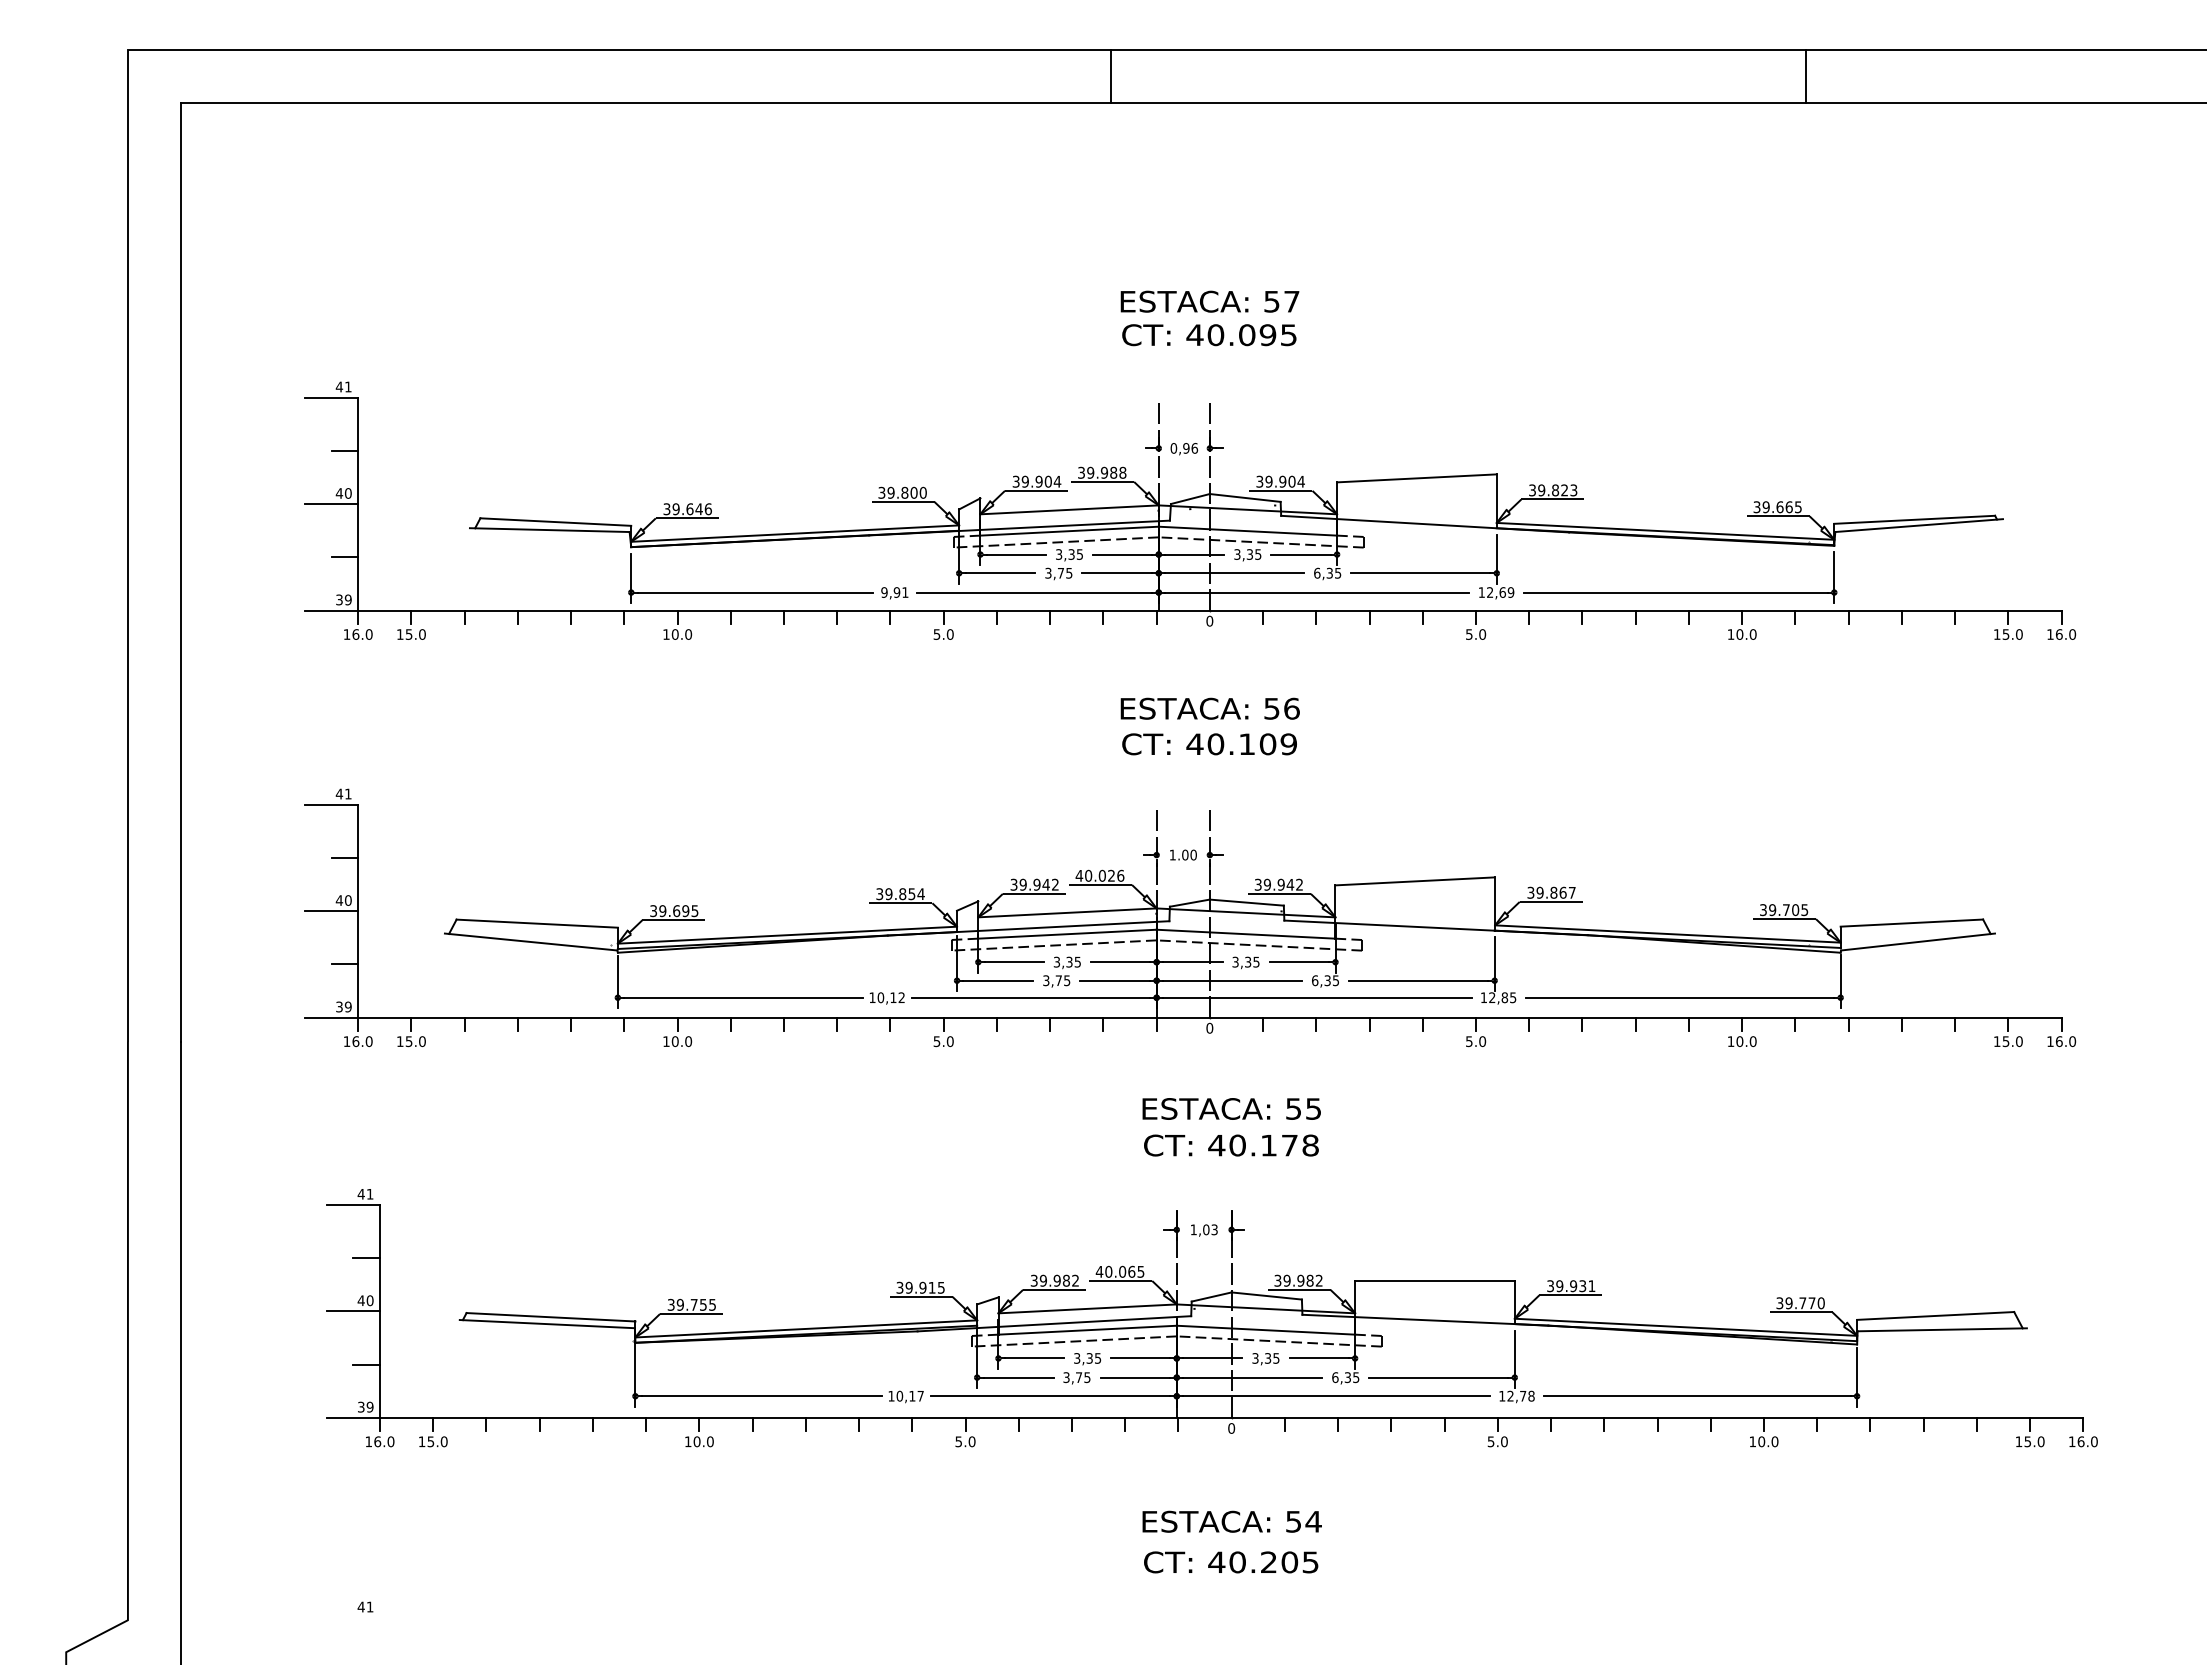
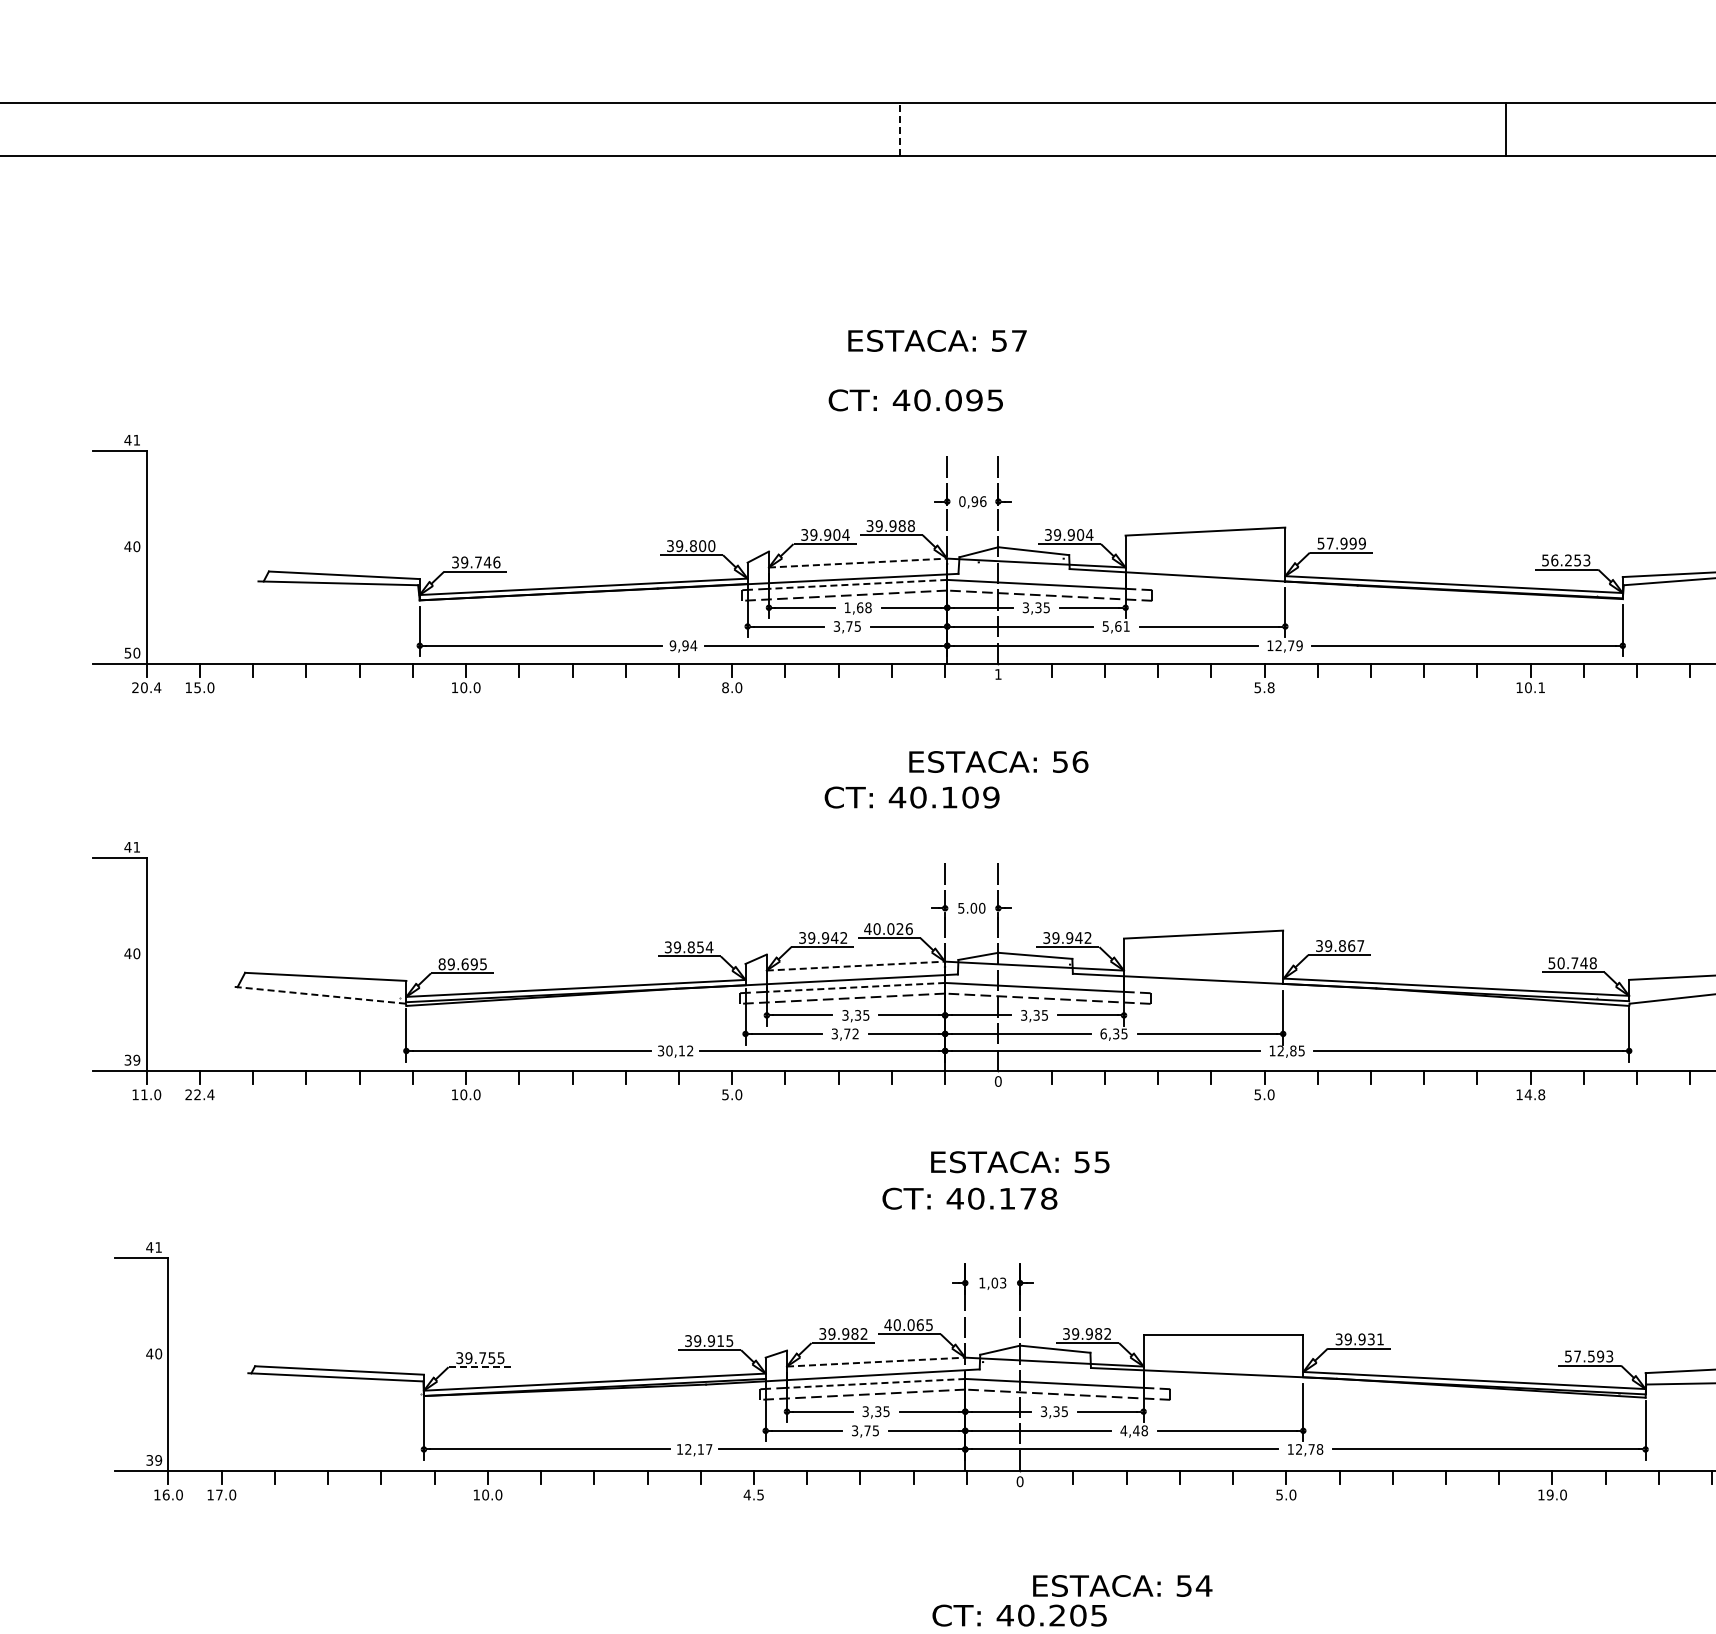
line: (1111, 76) -> (900, 129), solid -> dashed
line: (1806, 76) -> (1506, 129), moved
text: (1209, 301) -> (937, 340), moved
text: (1209, 335) -> (916, 400), moved
line: (344, 450) -> (133, 503), removed
text: (1553, 490) -> (1342, 543), 39.823 -> 57.999
line: (331, 504) -> (120, 557), removed
text: (1777, 507) -> (1566, 560), 39.665 -> 56.253
text: (689, 509) -> (478, 562), 39.646 -> 39.746
line: (1070, 509) -> (859, 562), solid -> dashed
line: (1069, 531) -> (858, 584), solid -> dashed
text: (1069, 554) -> (858, 607), 3,35 -> 1,68
line: (344, 557) -> (133, 610), removed
text: (1327, 572) -> (1116, 625), 6,35 -> 5,61
text: (904, 592) -> (693, 645), 9,91 -> 9,94
text: (1502, 592) -> (1291, 645), 12,69 -> 12,79
text: (343, 599) -> (132, 652), 39 -> 50
text: (1209, 620) -> (998, 673), 0 -> 1
text: (357, 634) -> (146, 687), 16.0 -> 20.4
text: (936, 634) -> (725, 687), 5.0 -> 8.0
text: (1482, 634) -> (1271, 687), 5.0 -> 5.8
text: (1752, 634) -> (1541, 687), 10.0 -> 10.1
text: (1209, 744) -> (912, 797), moved
text: (1172, 854) -> (961, 907), 1.00 -> 5.00
line: (344, 857) -> (133, 910), removed
text: (1784, 910) -> (1573, 963), 39.705 -> 50.748
line: (331, 911) -> (120, 964), removed
text: (653, 911) -> (442, 964), 39.695 -> 89.695
line: (1067, 912) -> (856, 965), solid -> dashed
line: (1066, 934) -> (855, 987), solid -> dashed
line: (531, 942) -> (320, 995), solid -> dashed
line: (344, 964) -> (133, 1017), removed
text: (1067, 980) -> (856, 1033), 3,75 -> 3,72
text: (872, 997) -> (661, 1050), 10,12 -> 30,12
text: (355, 1041) -> (144, 1094), 16.0 -> 11.0
text: (411, 1041) -> (200, 1094), 15.0 -> 22.4
text: (1746, 1041) -> (1535, 1094), 10.0 -> 14.8
text: (1231, 1145) -> (970, 1198), moved
line: (366, 1258) -> (155, 1311), removed
text: (1800, 1303) -> (1589, 1356), 39.770 -> 57.593
line: (1088, 1308) -> (877, 1361), solid -> dashed
line: (352, 1311) -> (141, 1364), removed
line: (691, 1314) -> (480, 1367), solid -> dashed
line: (1087, 1330) -> (876, 1383), solid -> dashed
line: (366, 1364) -> (155, 1417), removed
text: (1345, 1377) -> (1134, 1430), 6,35 -> 4,48
text: (899, 1395) -> (688, 1448), 10,17 -> 12,17
text: (430, 1441) -> (219, 1494), 15.0 -> 17.0
text: (965, 1441) -> (754, 1494), 5.0 -> 4.5
text: (1761, 1441) -> (1550, 1494), 10.0 -> 19.0
text: (1231, 1521) -> (1122, 1585), moved

